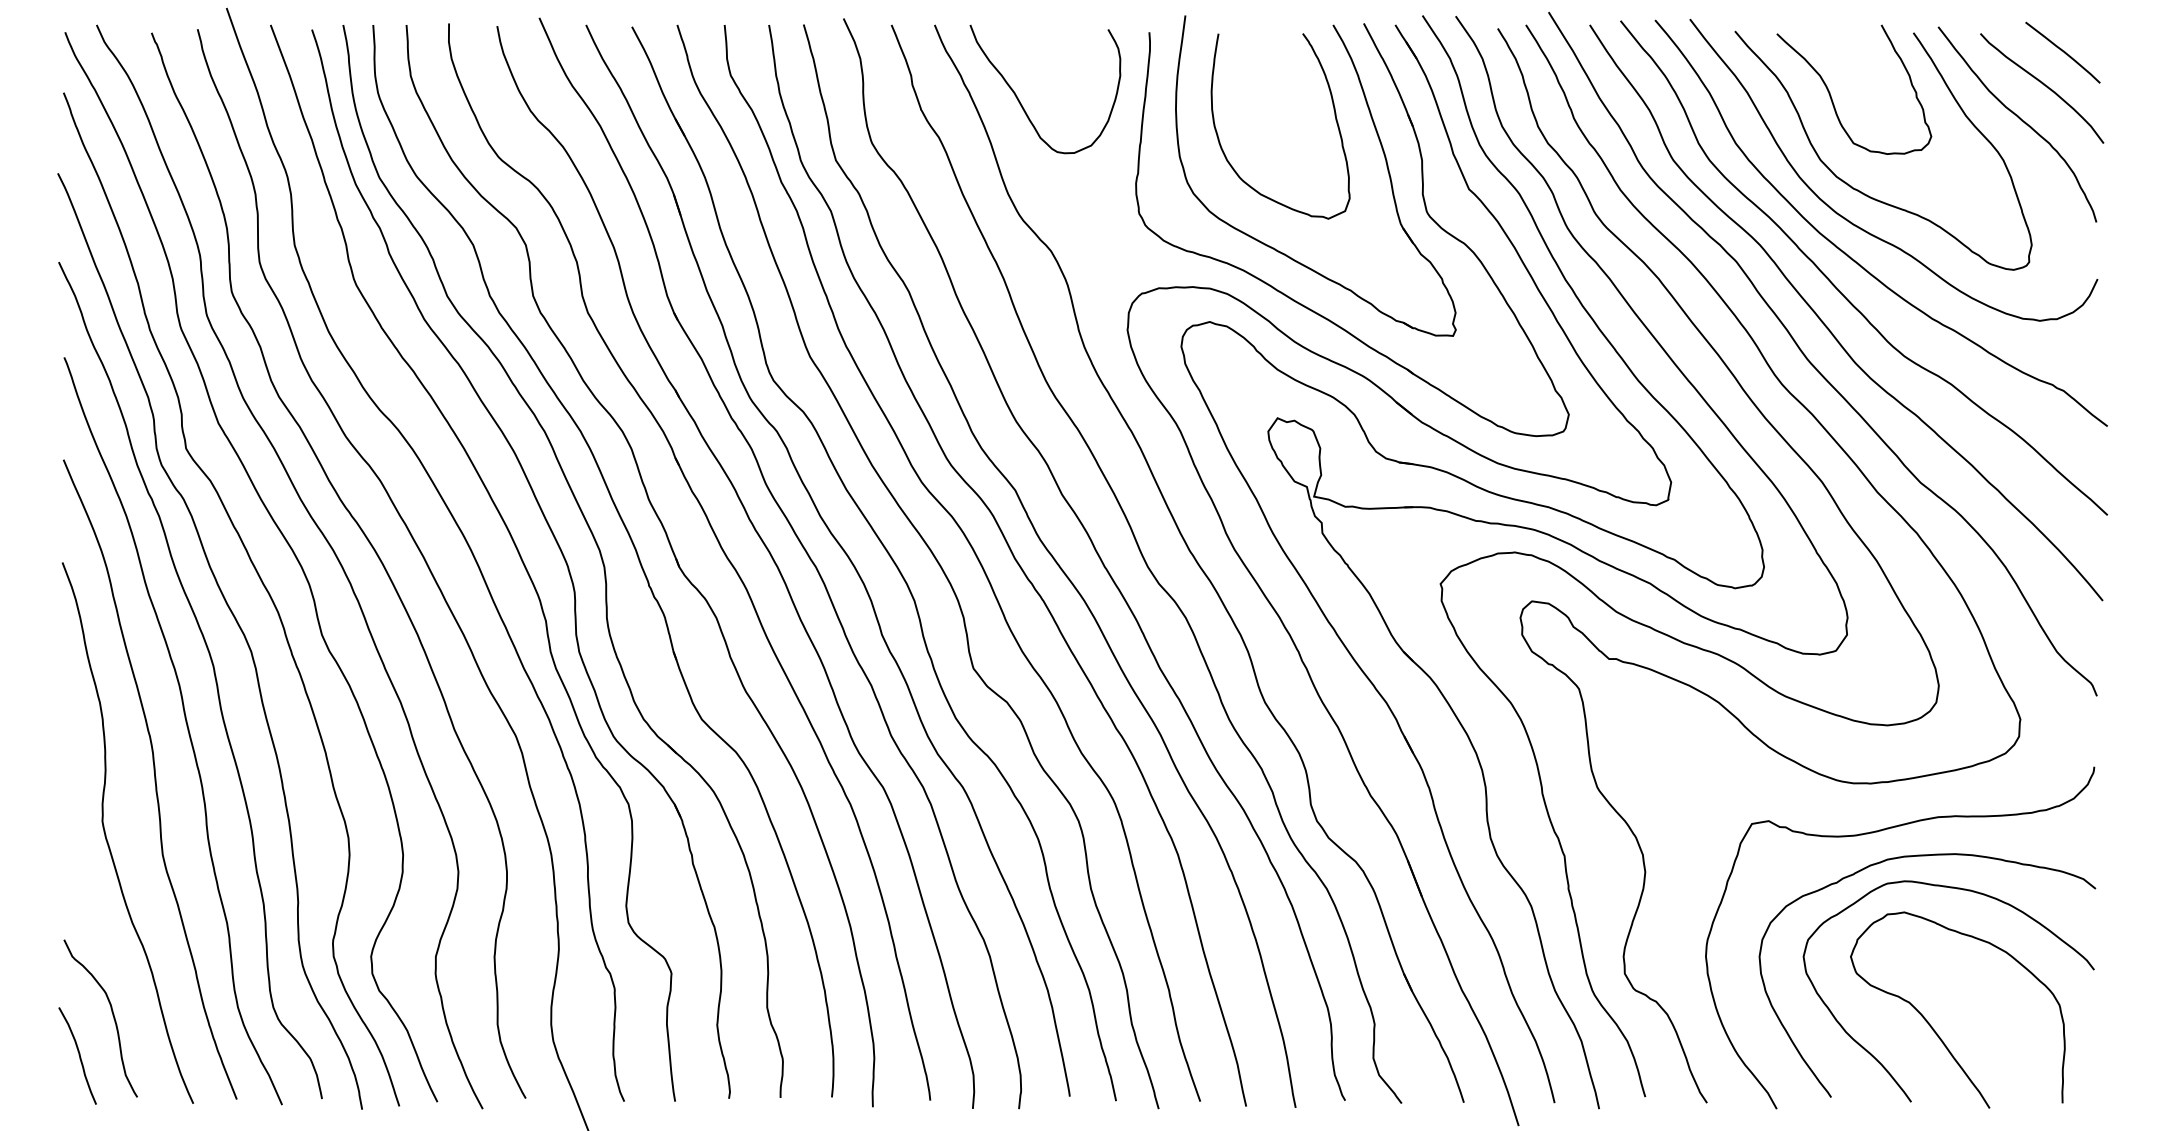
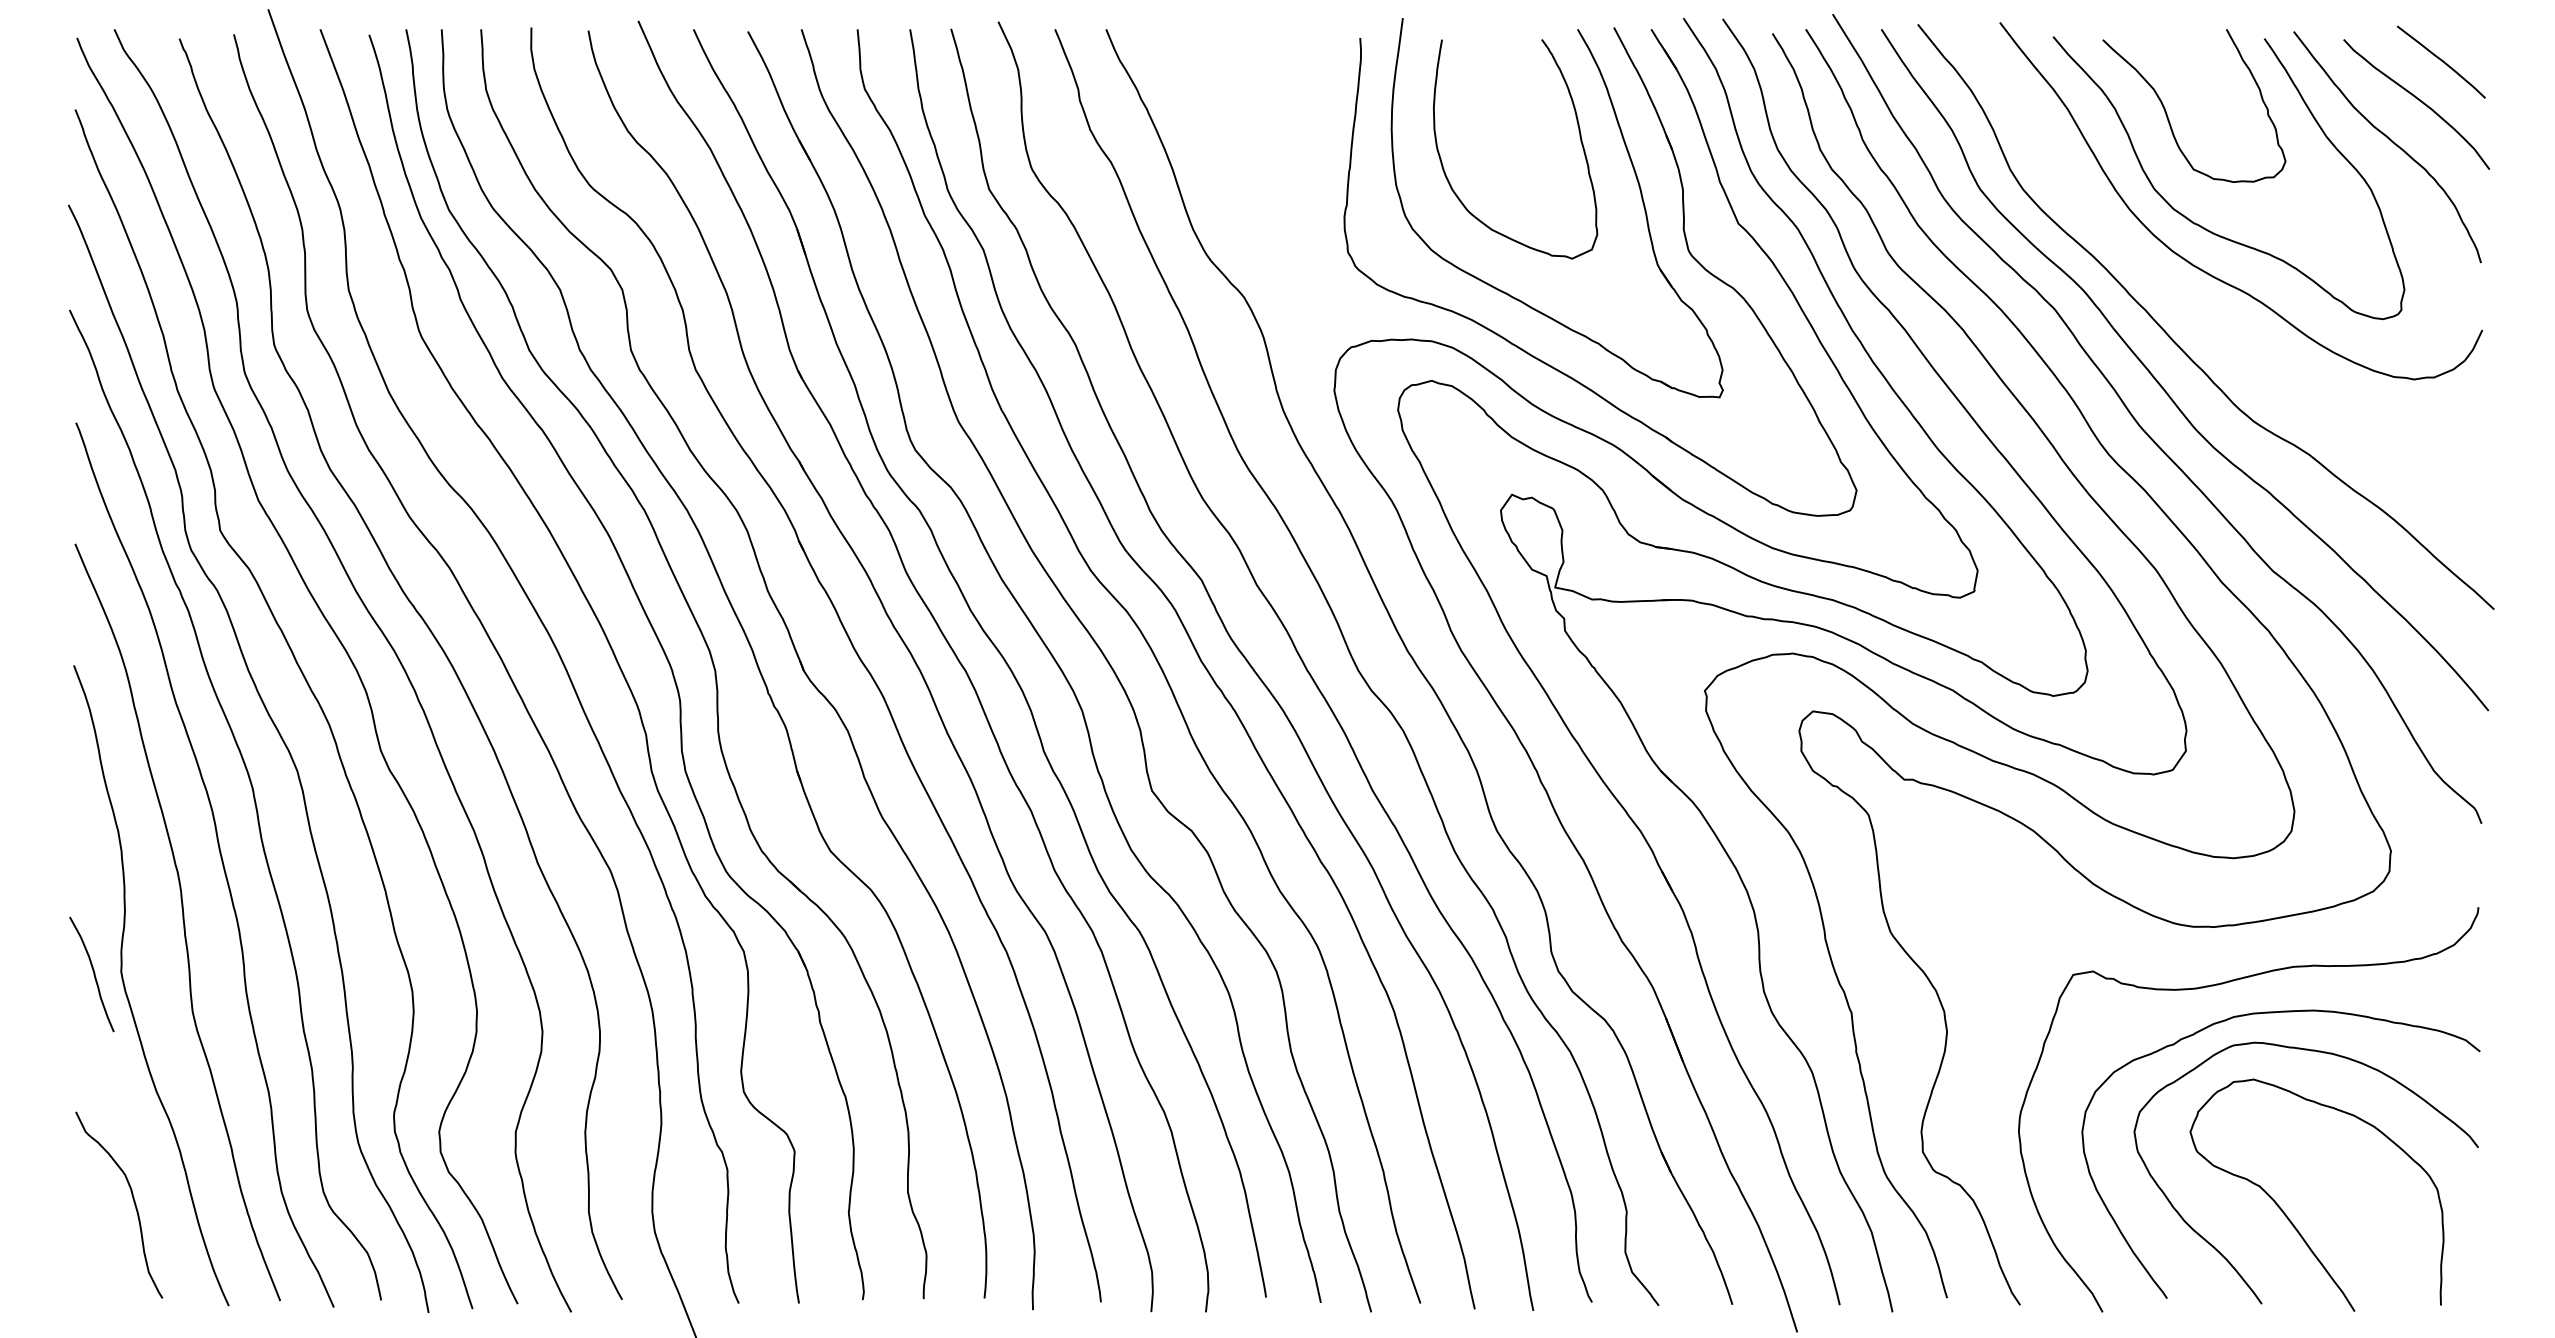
curve: (1021, 102) -> (1208, 121), removed
curve: (1852, 258) -> (2192, 305), removed
curve: (79, 1056) -> (93, 974), moved

